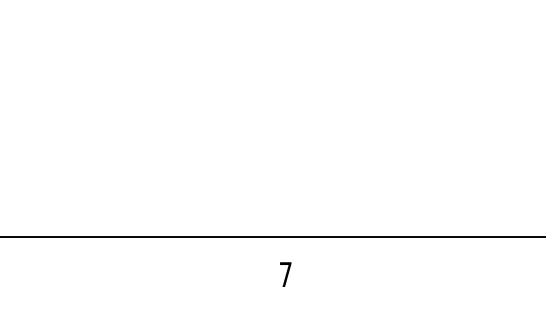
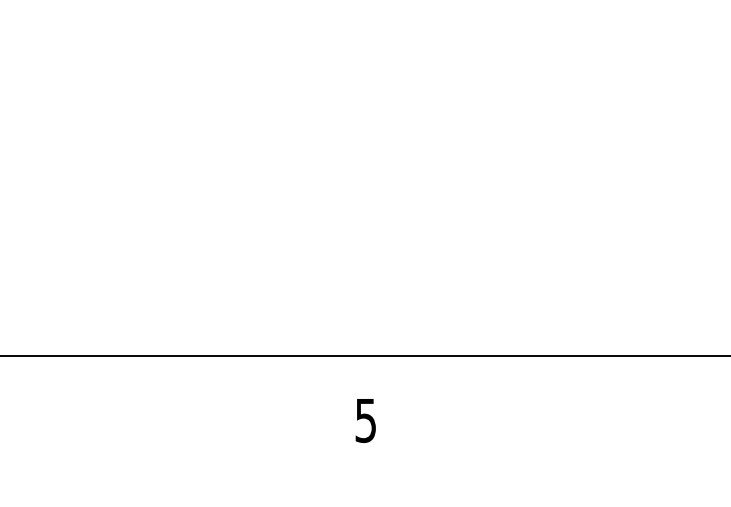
text: (285, 274) -> (365, 420), 7 -> 5

